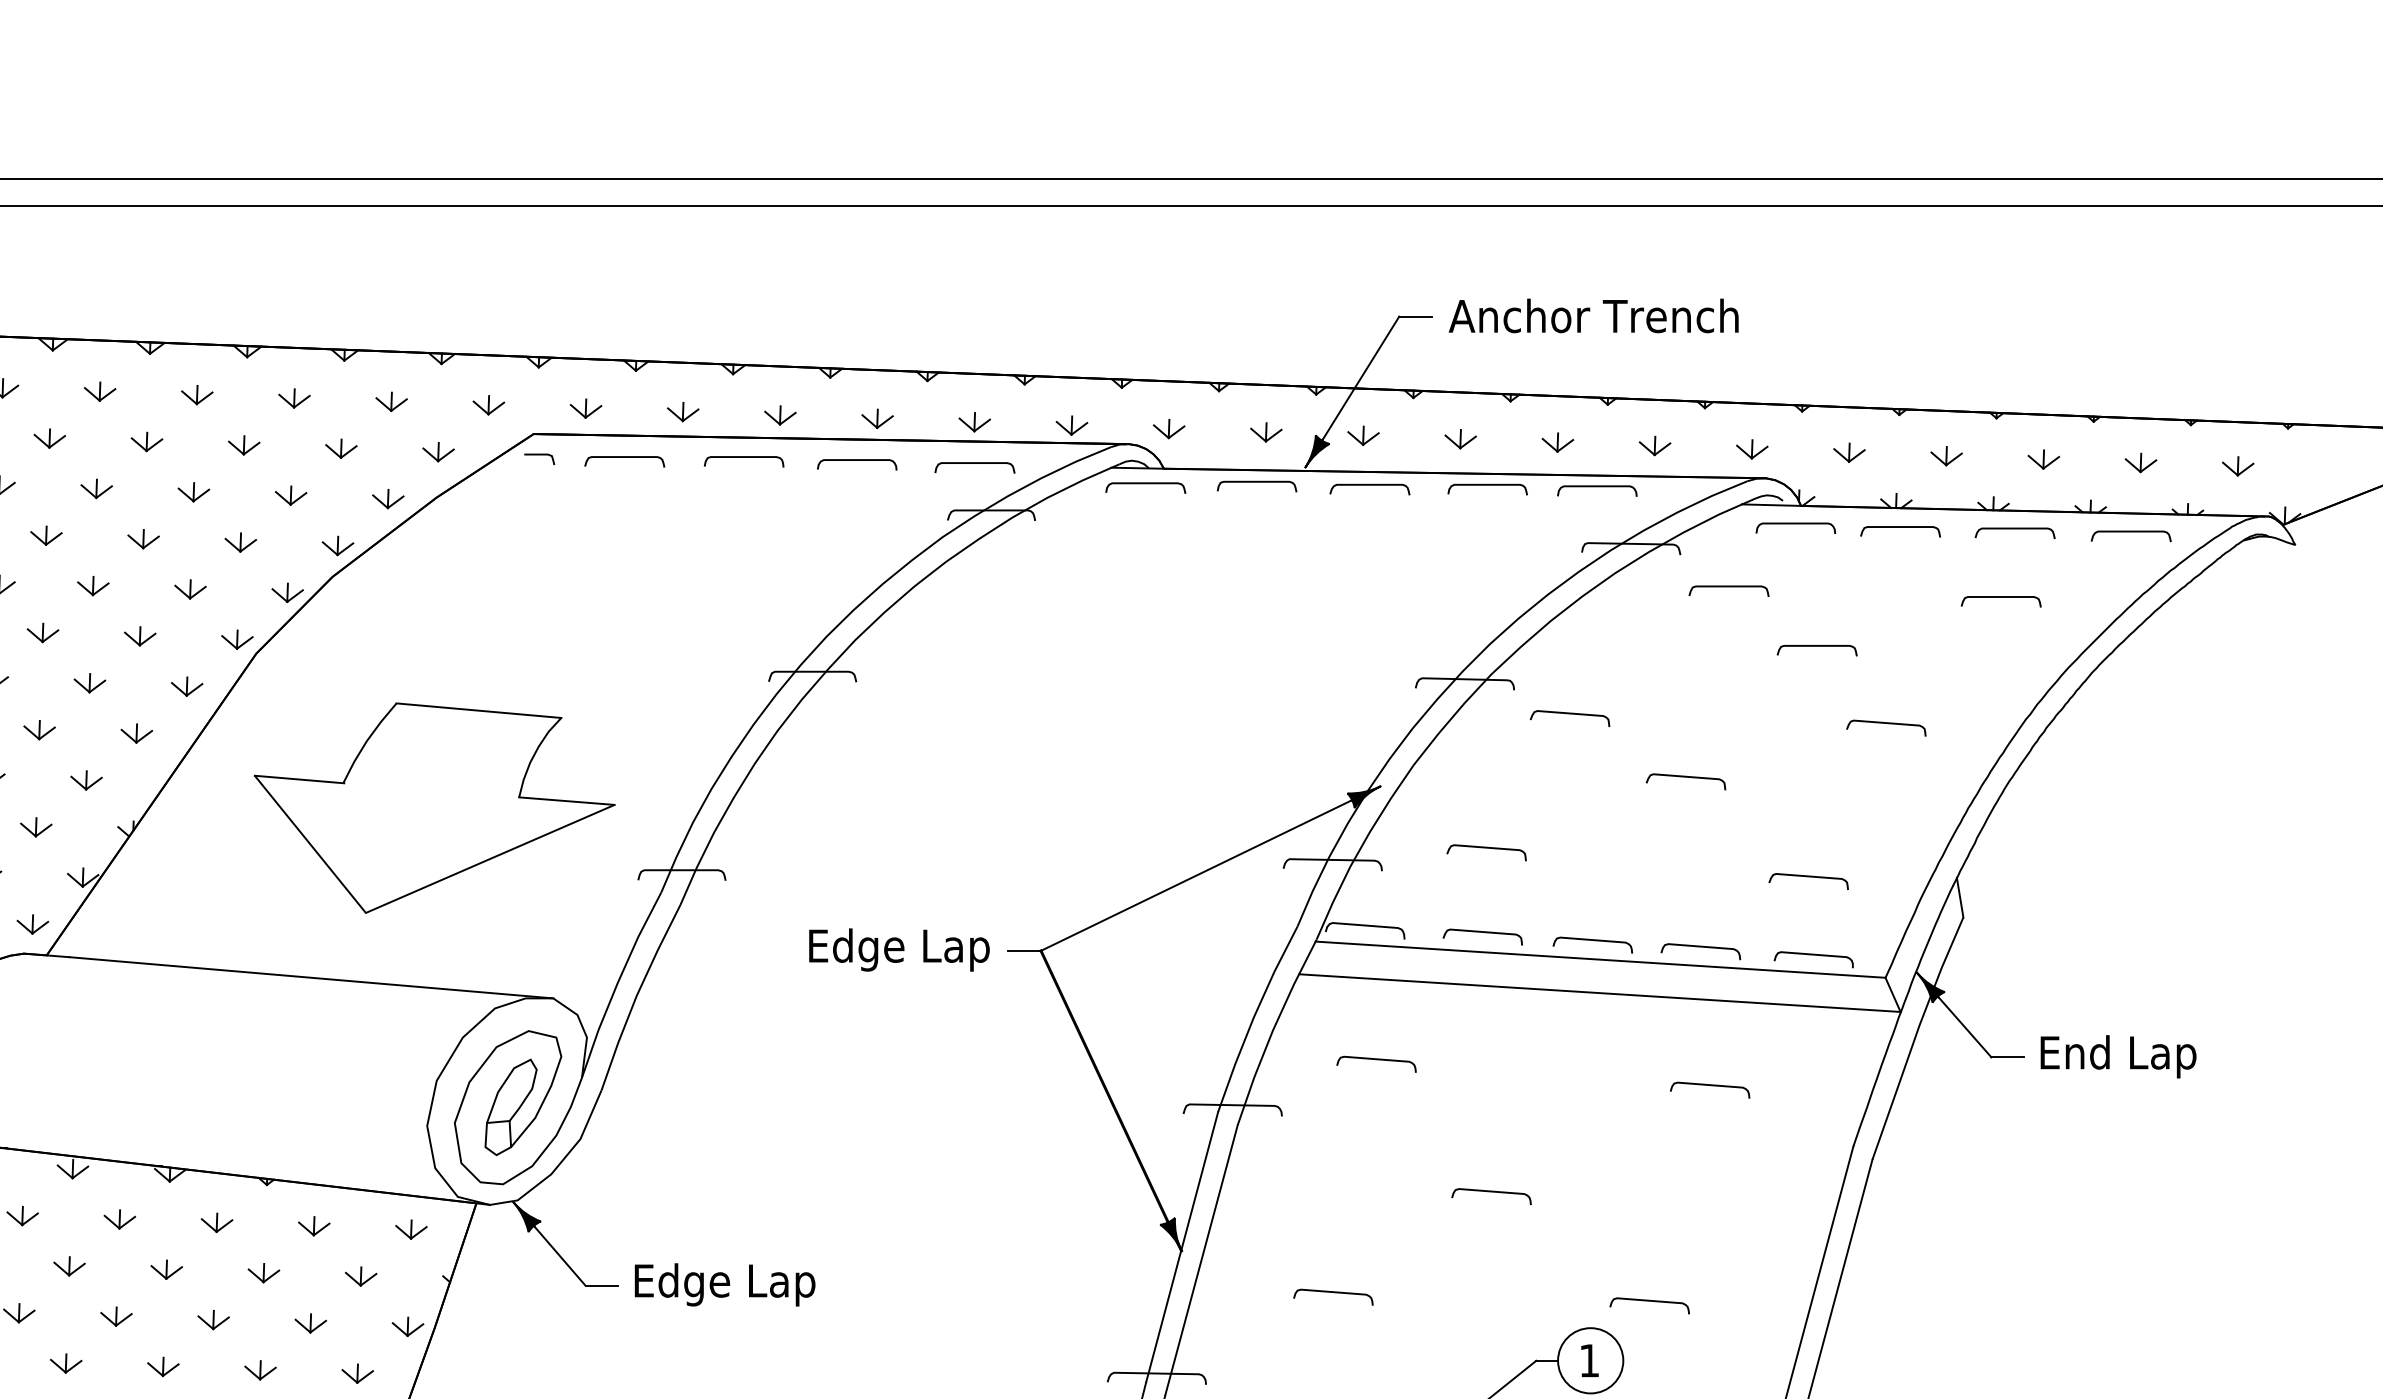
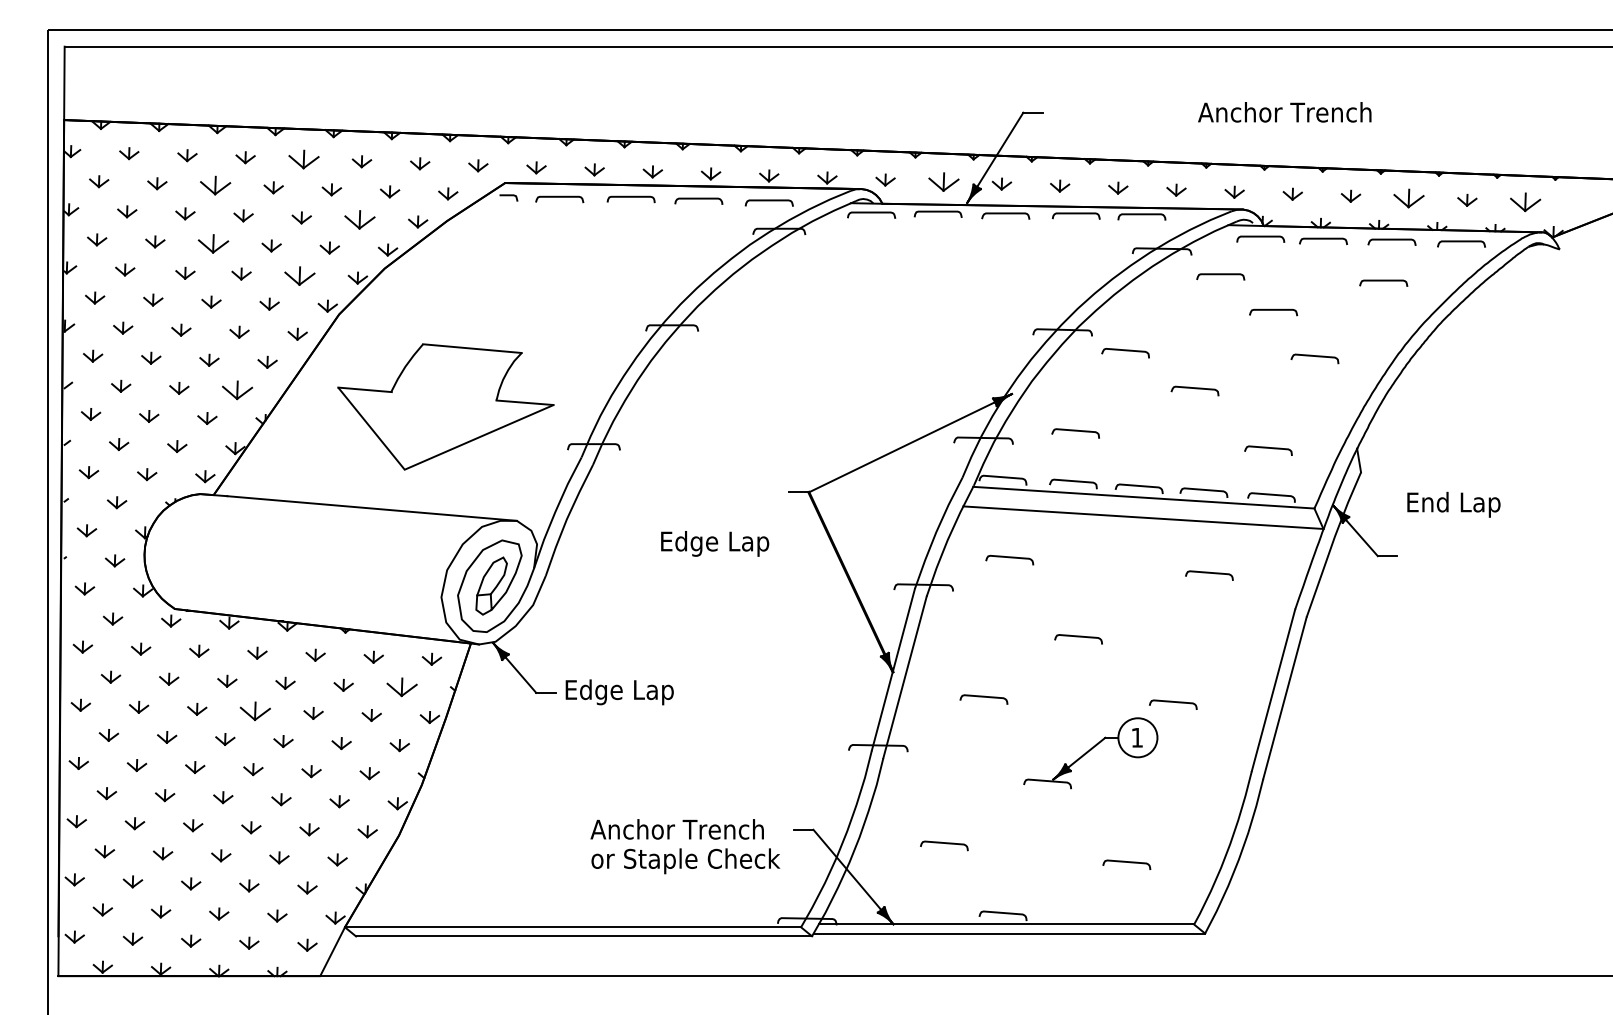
text: (1593, 316) -> (1284, 112), moved
part: (196, 394) -> (303, 159), size x1.6
part: (1265, 431) -> (943, 181), size x1.6
part: (49, 438) -> (215, 185), size x1.6
part: (2044, 458) -> (1409, 197), size x1.6
part: (2238, 466) -> (1525, 202), size x1.6
part: (290, 494) -> (359, 219), size x1.6
part: (46, 535) -> (213, 243), size x1.6
part: (190, 588) -> (299, 275), size x1.6
part: (86, 780) -> (237, 390), size x1.6
text: (900, 949) -> (715, 543), moved
text: (2117, 1056) -> (1453, 504), moved
part: (360, 1276) -> (401, 687), size x1.6
part: (116, 1316) -> (255, 711), size x1.6

